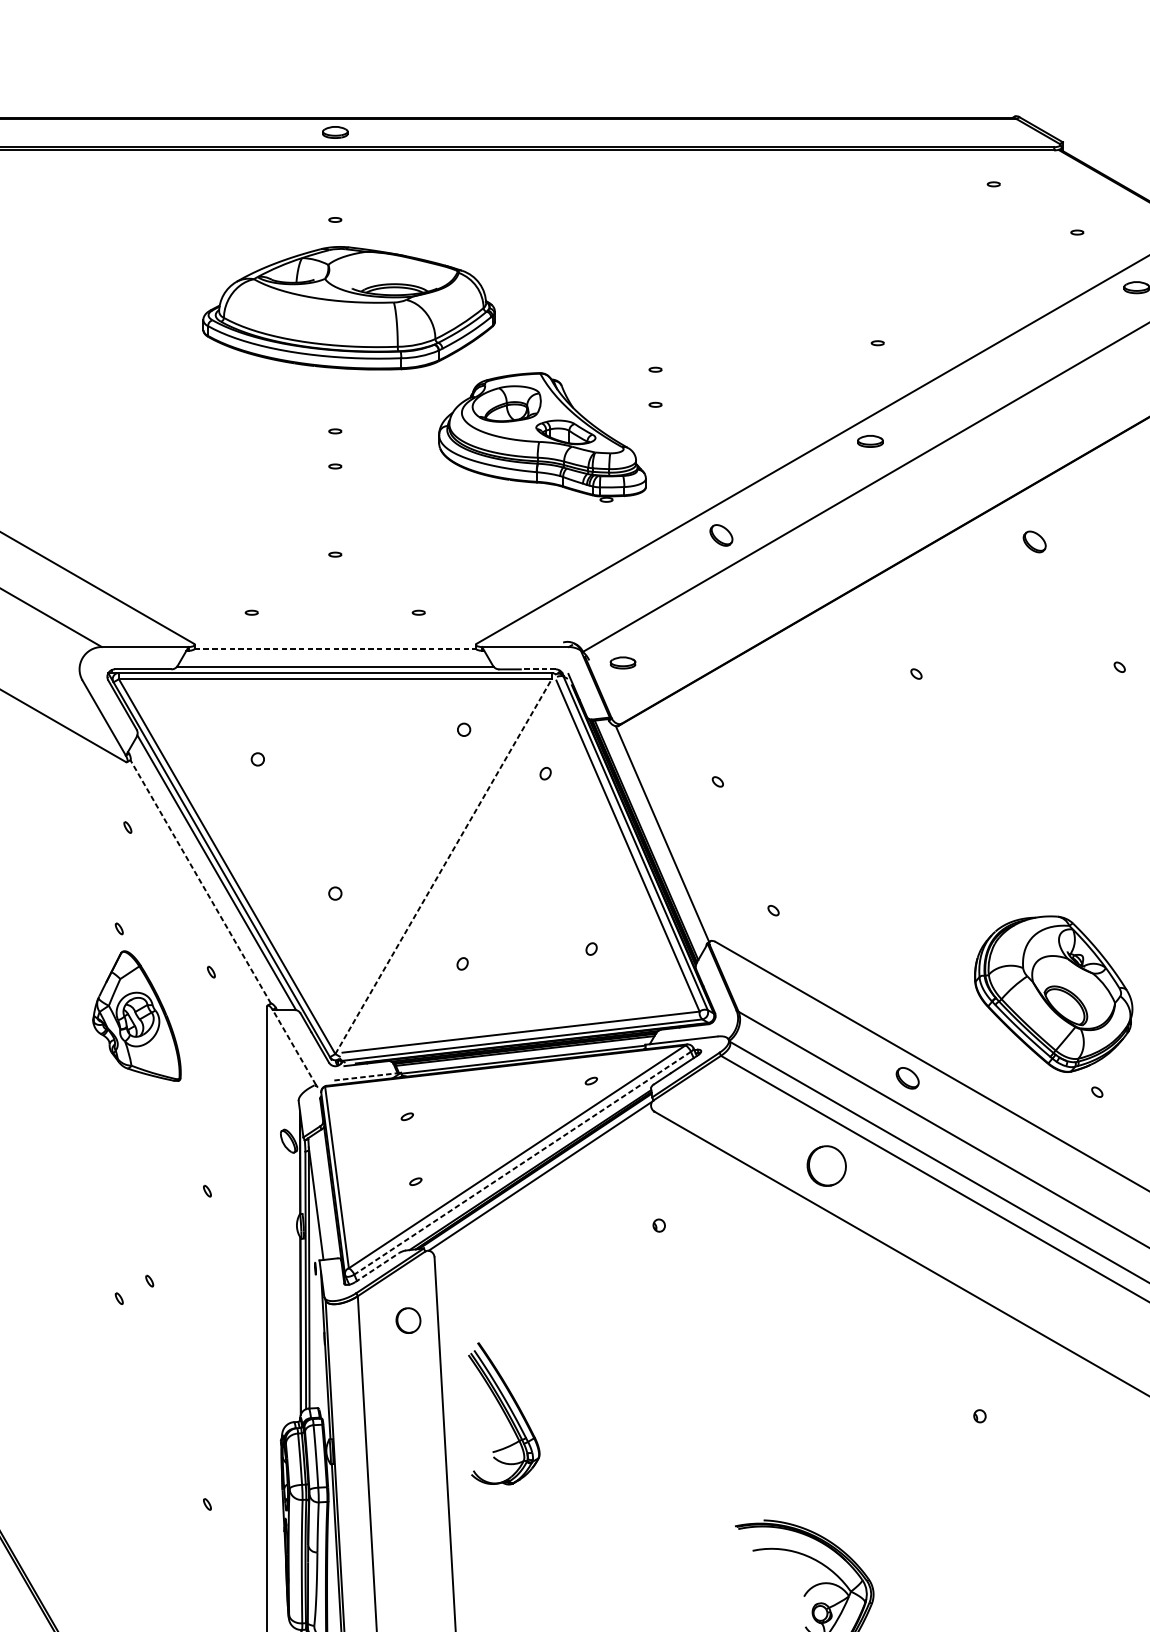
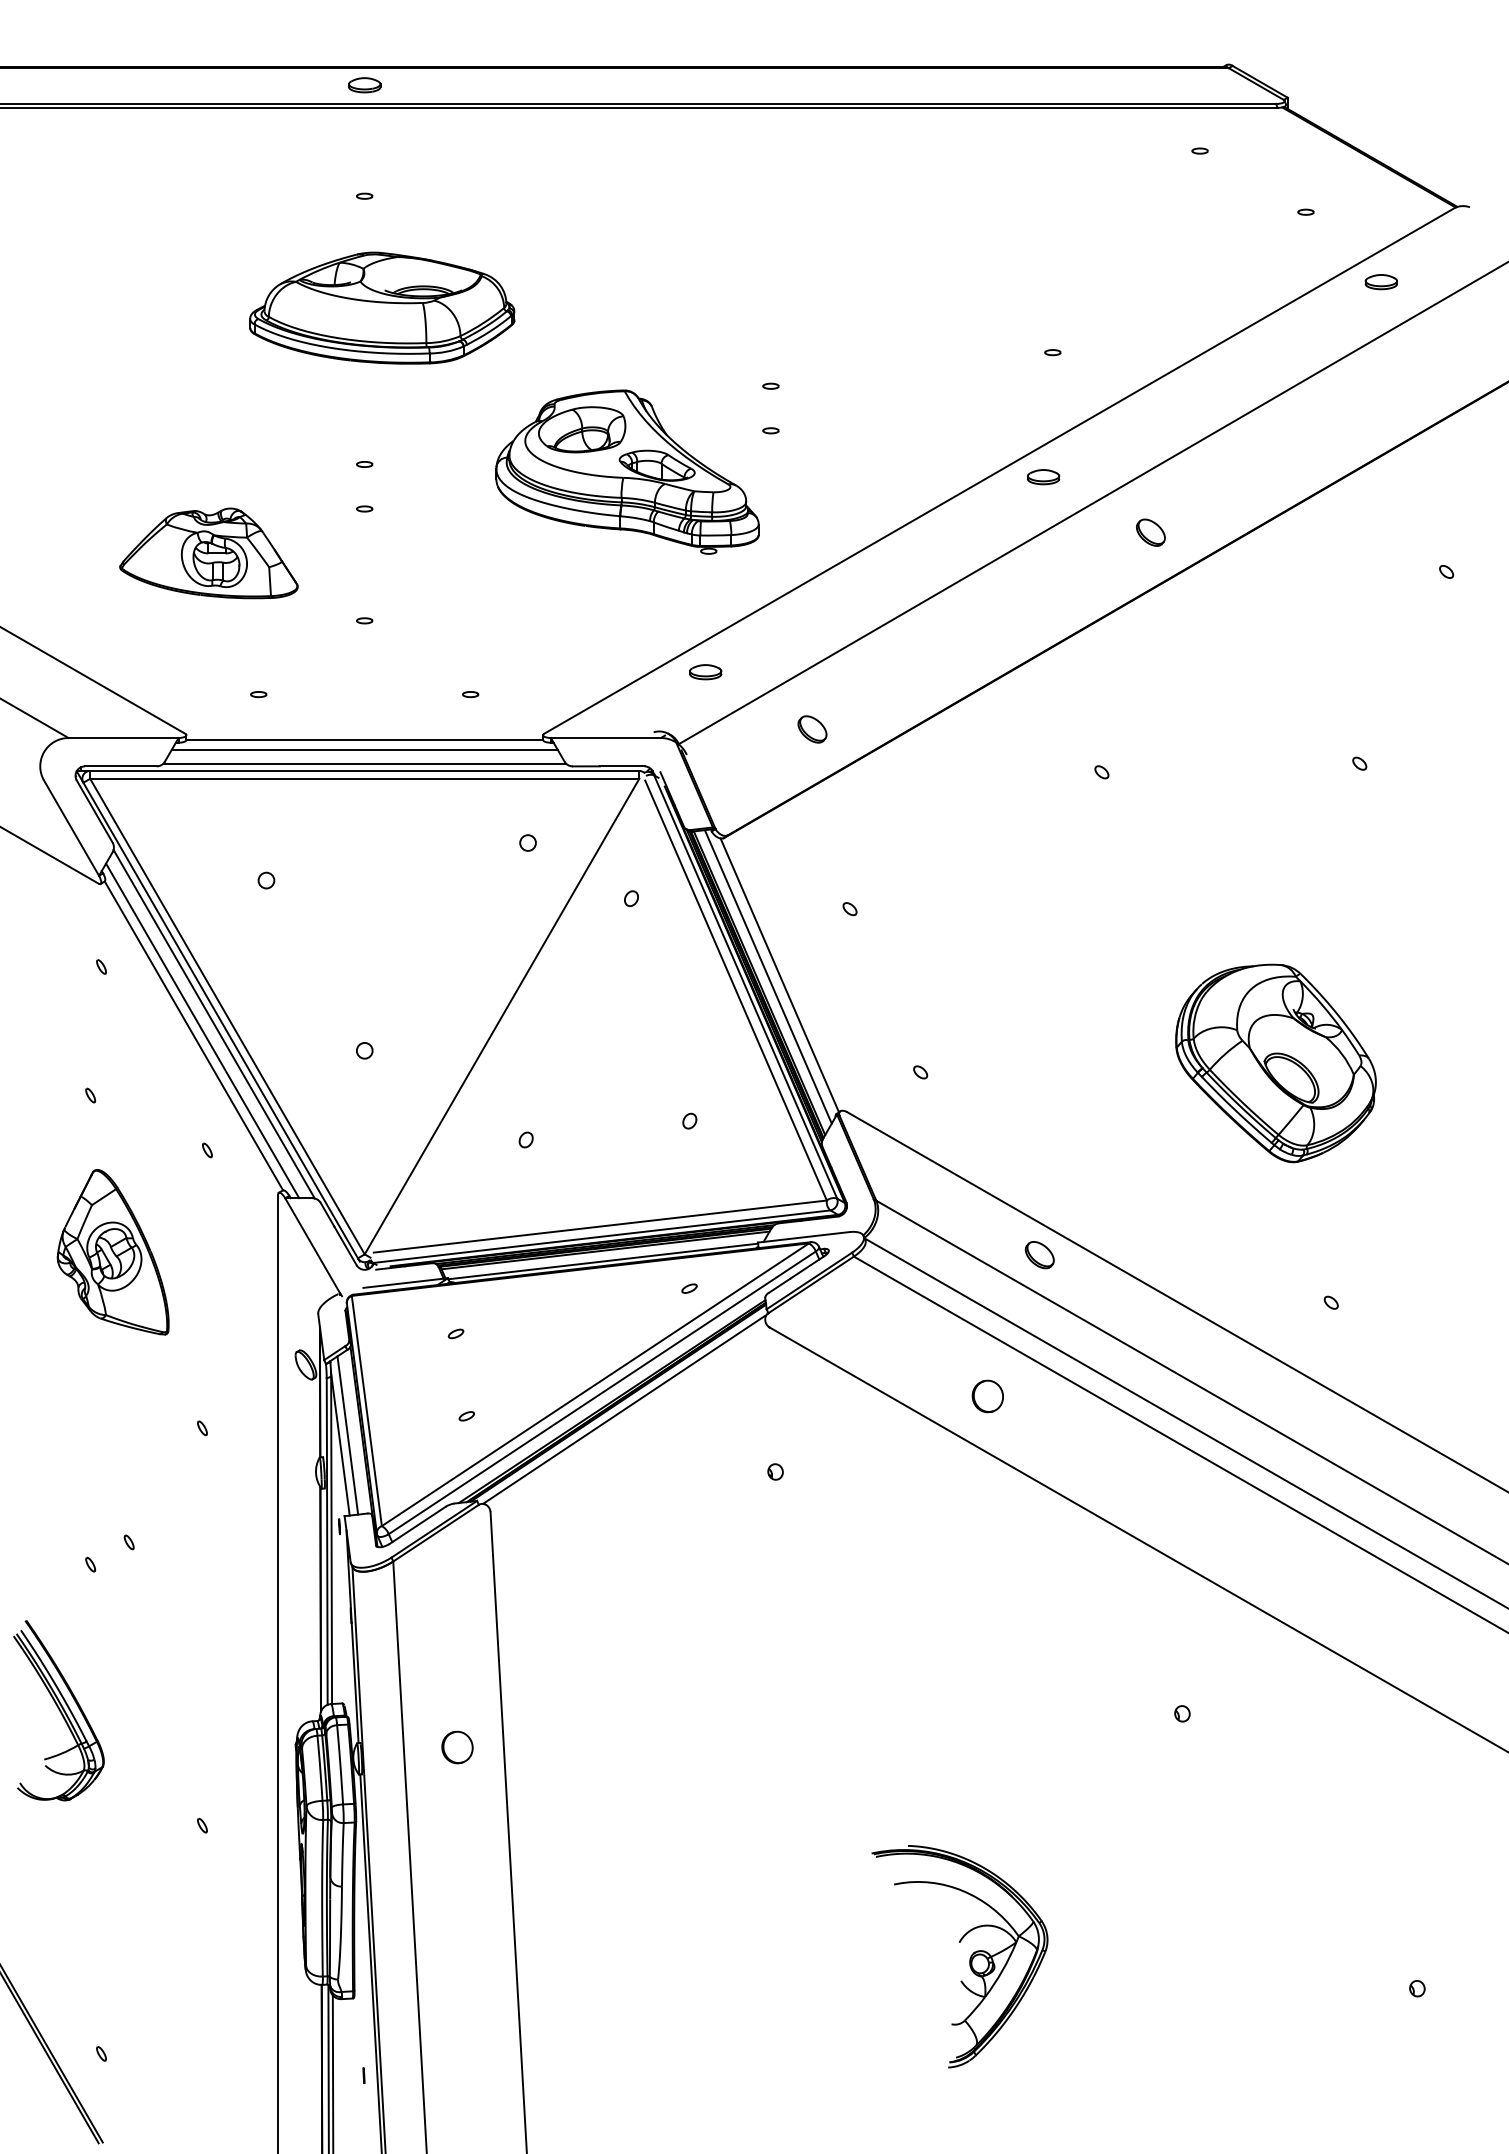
part: (349, 307) -> (382, 307), size x0.71
part: (212, 501) -> (208, 553), added
part: (721, 535) -> (812, 729), moved
part: (1034, 541) -> (1150, 532), moved
line: (335, 648) -> (365, 740), dashed -> solid
line: (335, 656) -> (364, 750), added
part: (622, 663) -> (705, 672), moved
line: (537, 669) -> (621, 766), dashed -> solid
line: (652, 835) -> (767, 976), added
line: (443, 866) -> (502, 1016), dashed -> solid
line: (207, 877) -> (202, 1030), added
line: (200, 881) -> (193, 1035), dashed -> solid
part: (1053, 994) -> (1275, 1063), moved
part: (136, 1016) -> (112, 1252), moved
line: (294, 1047) -> (312, 1245), dashed -> solid
line: (367, 1077) -> (405, 1283), dashed -> solid
part: (907, 1078) -> (1039, 1255), moved
line: (521, 1163) -> (601, 1393), dashed -> solid
part: (826, 1166) -> (987, 1396), size x0.62
line: (321, 1196) -> (347, 1435), added
line: (377, 1267) -> (418, 1525), dashed -> solid
part: (408, 1320) -> (457, 1747), moved
part: (503, 1413) -> (58, 1710), moved

